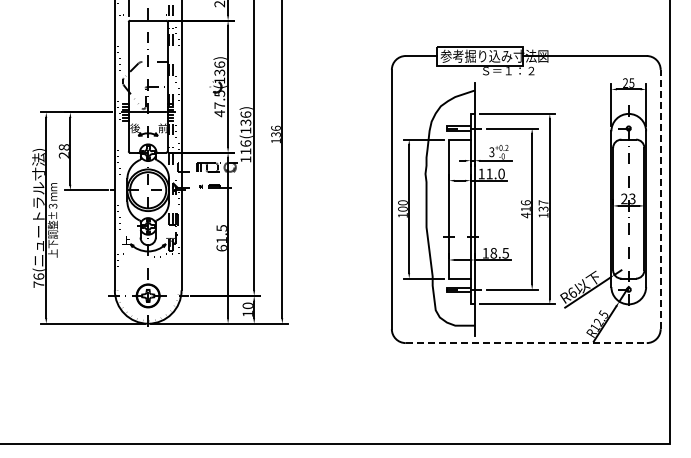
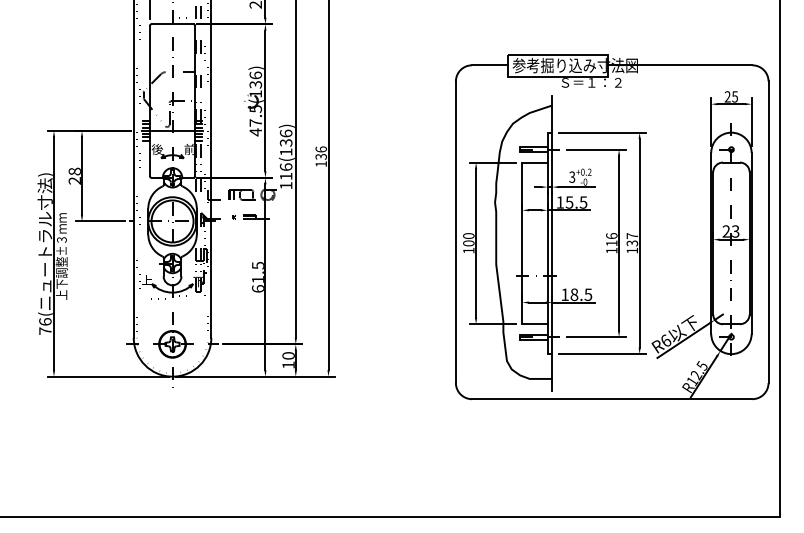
text: (495, 173) -> (576, 201), 11.0 -> 15.5
line: (660, 199) -> (768, 232), dashed -> solid
text: (525, 215) -> (611, 250), 416 -> 116
line: (526, 343) -> (612, 399), dashed -> solid

